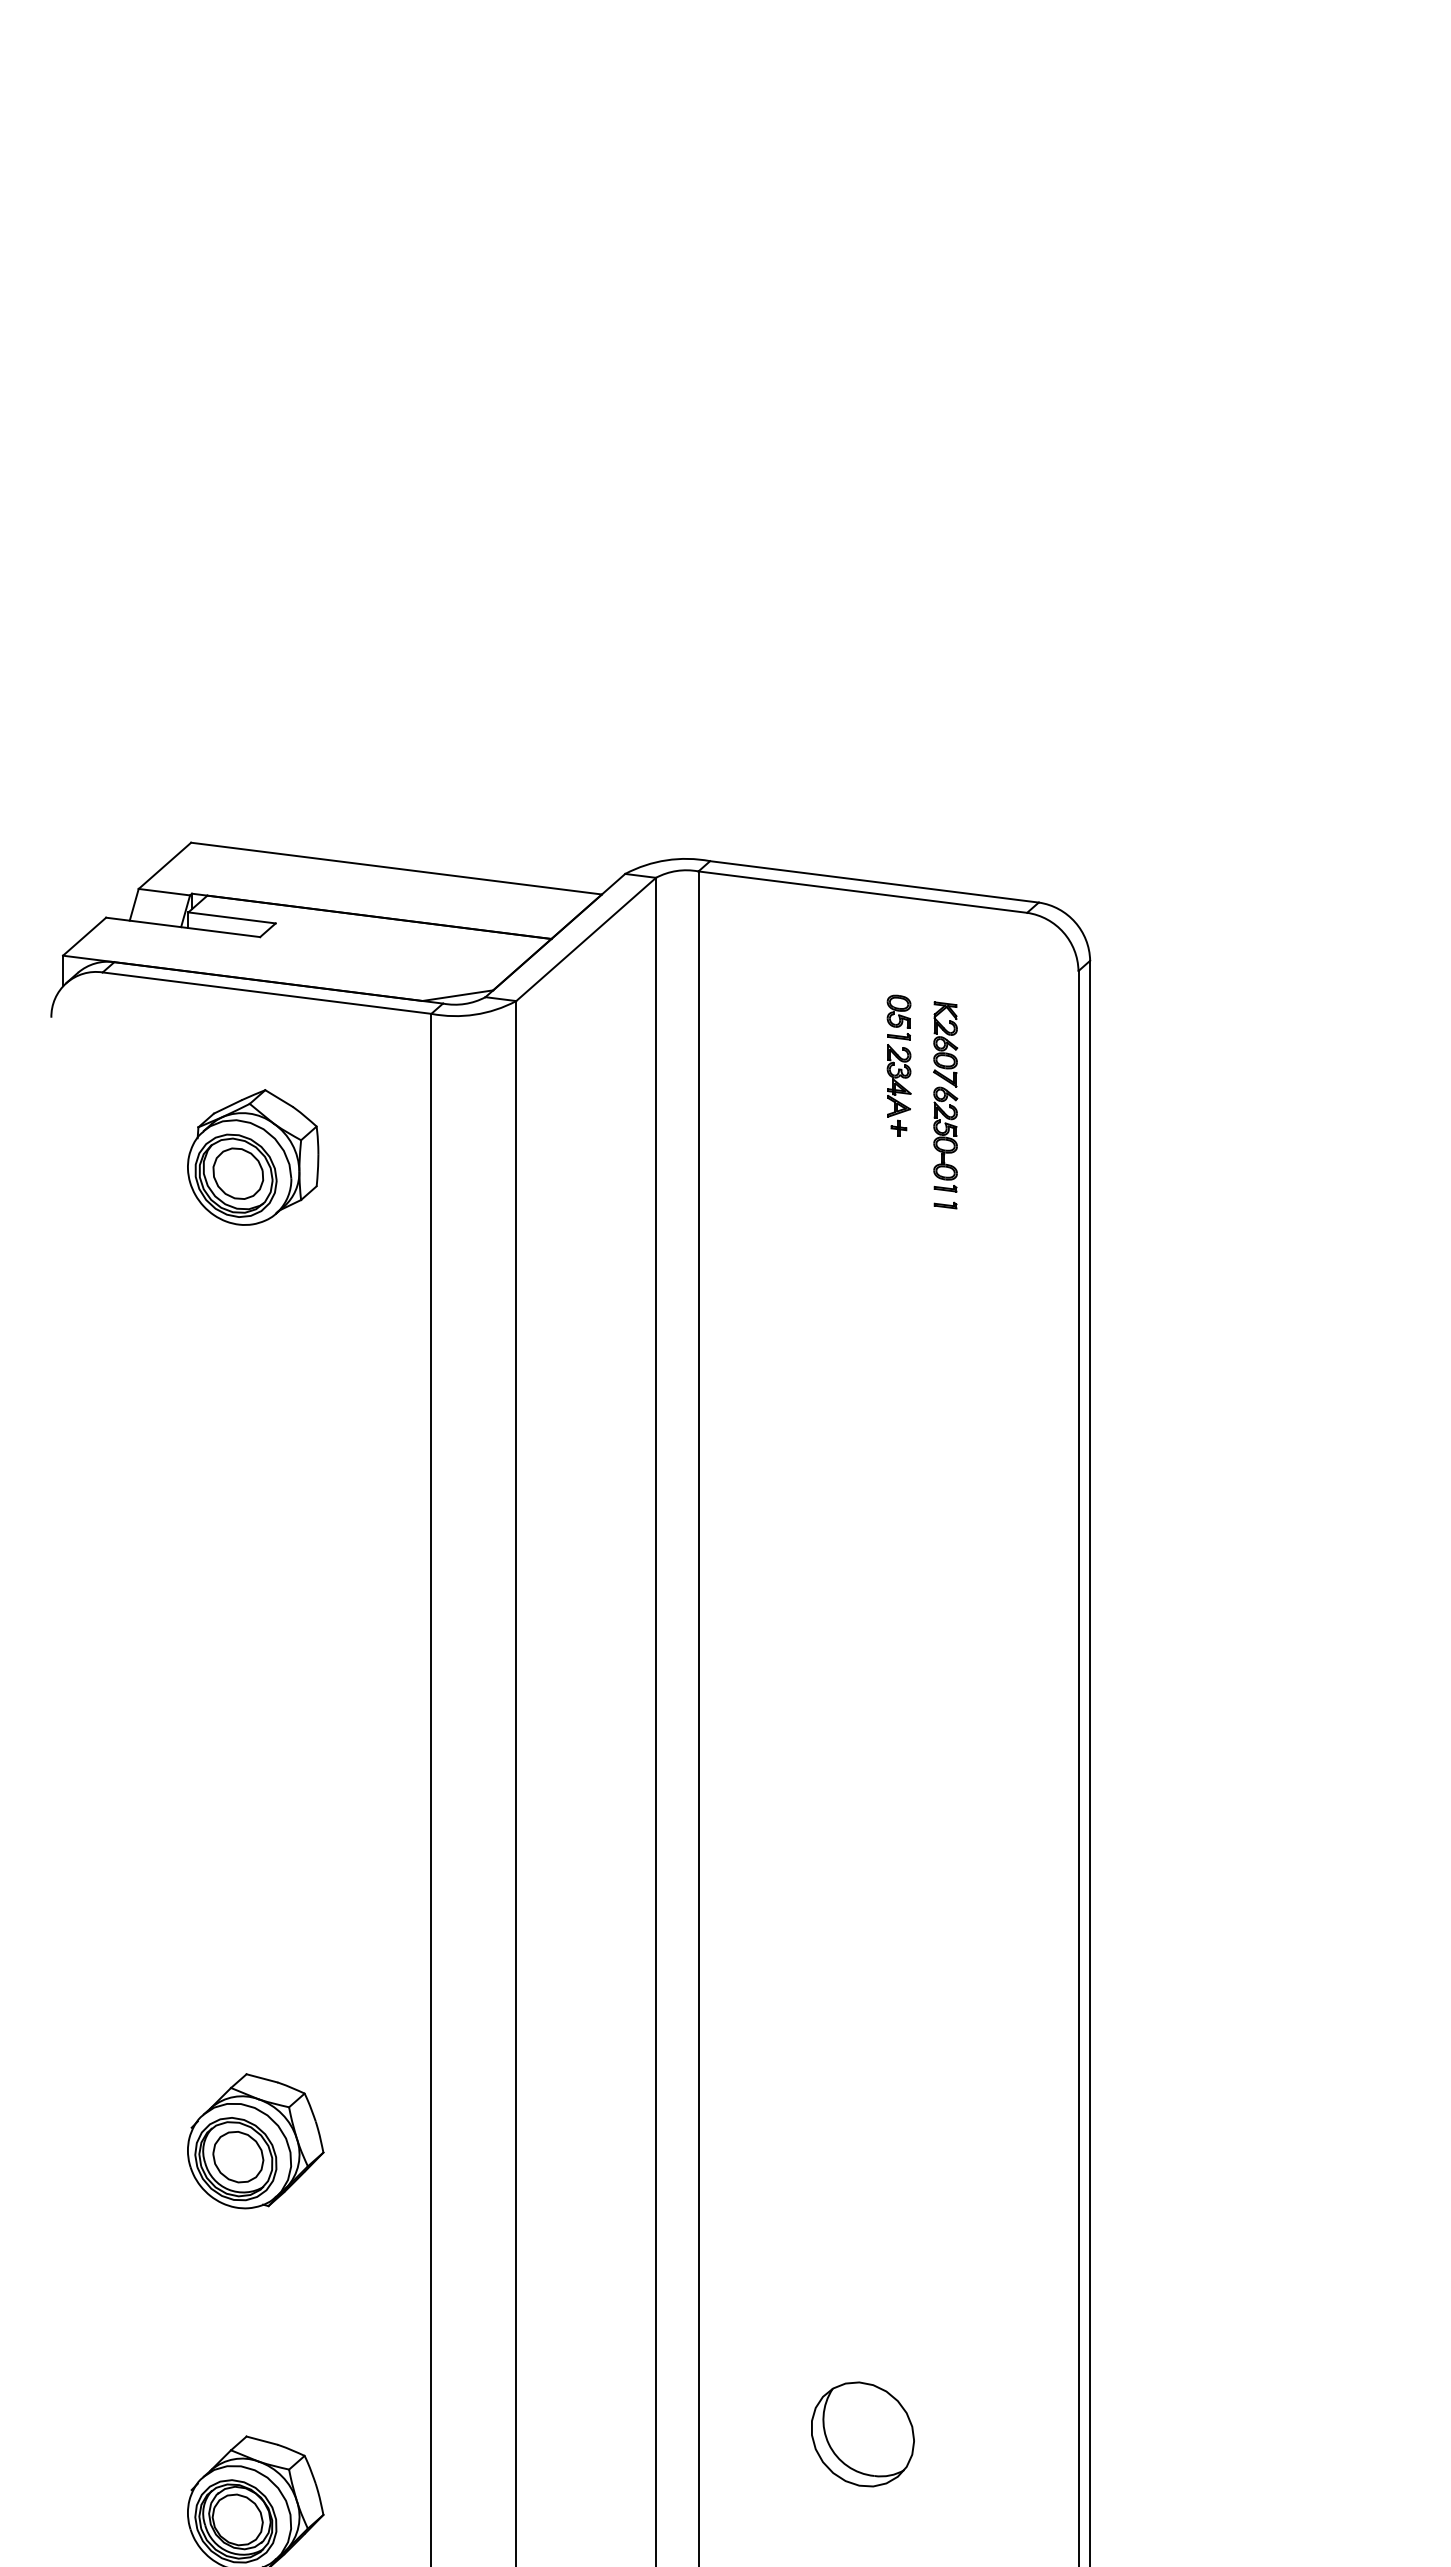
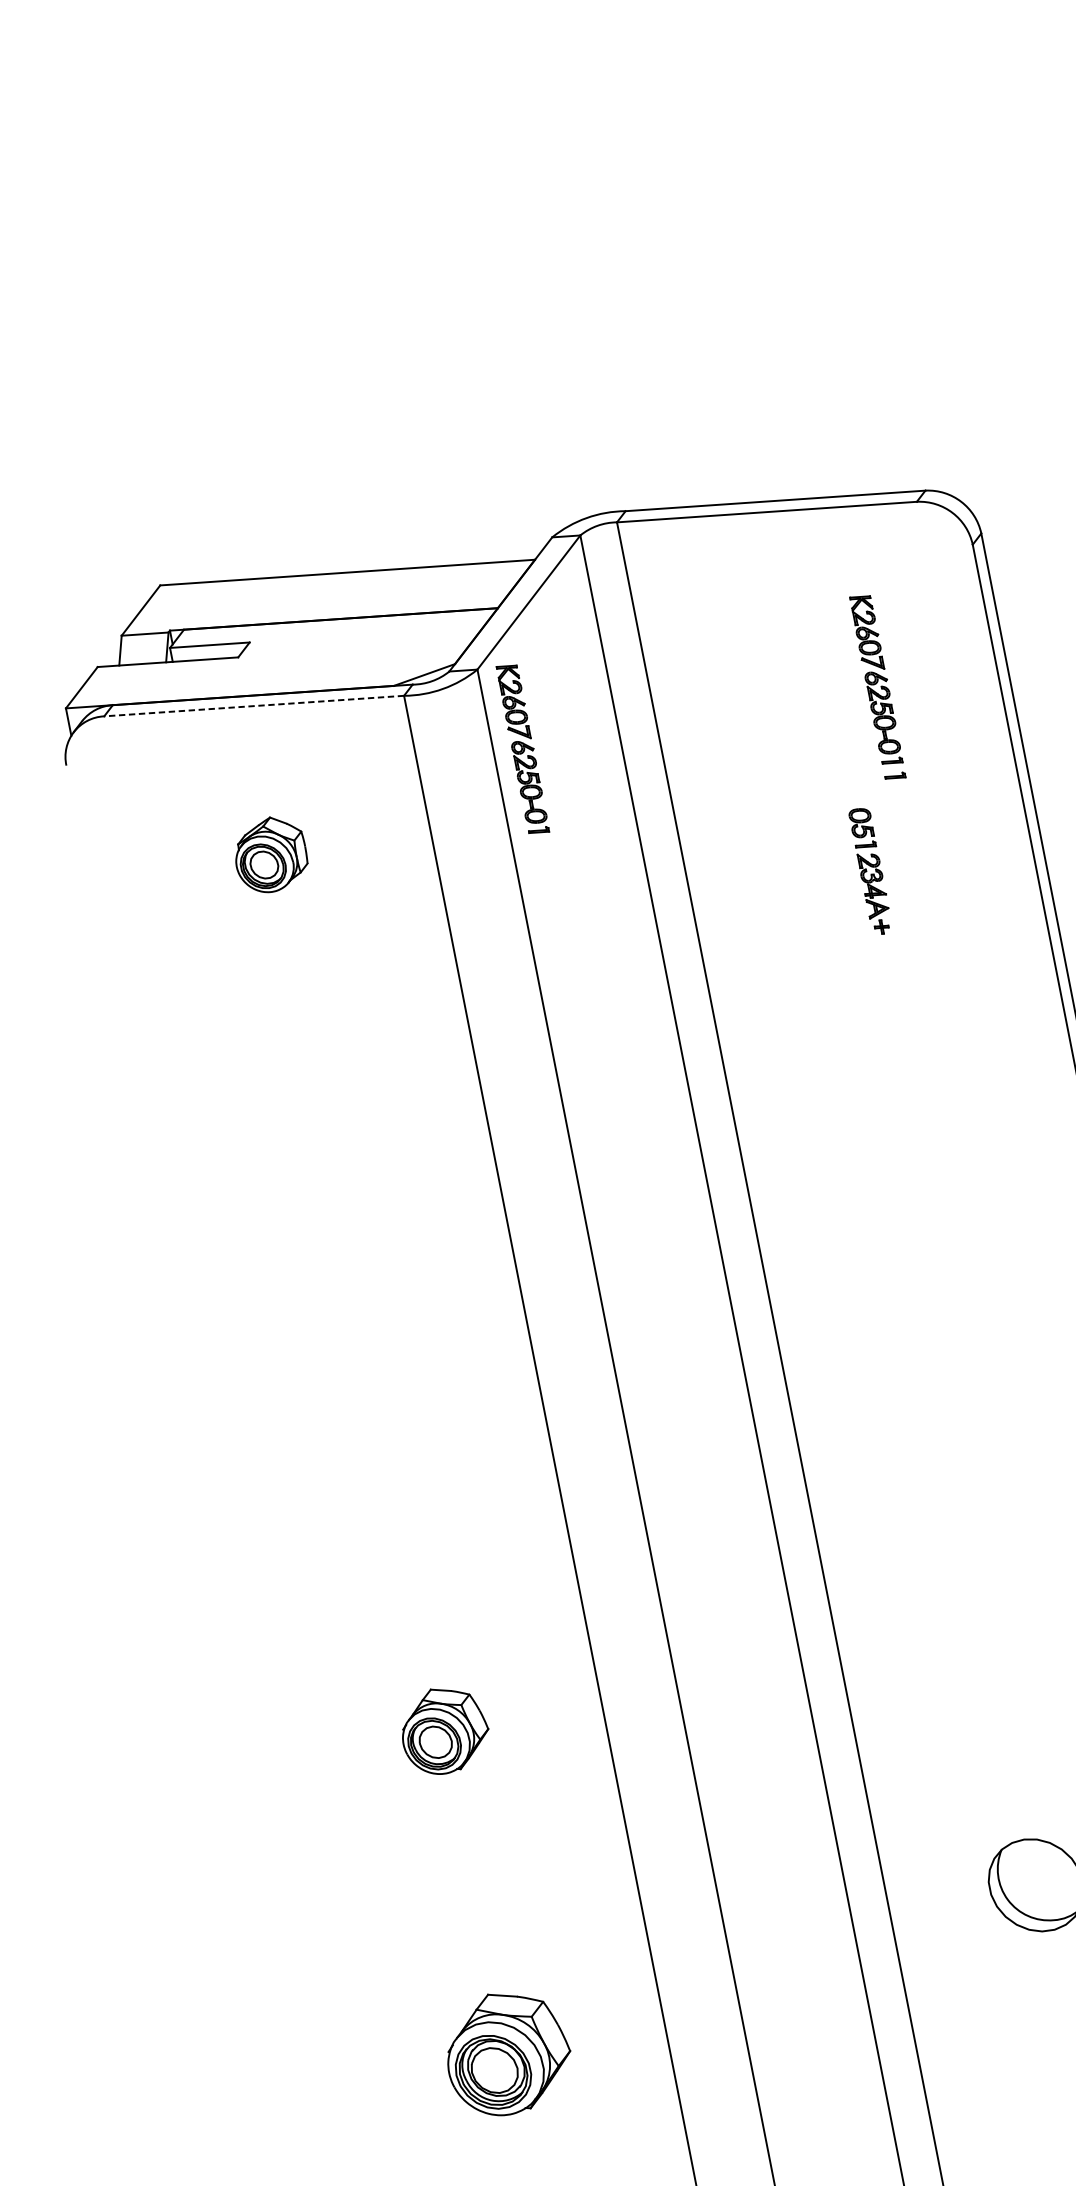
line: (267, 993) -> (254, 706), solid -> dashed
part: (898, 1065) -> (870, 871), moved
part: (548, 1096) -> (522, 748), added
part: (253, 1157) -> (270, 854), size x0.6
part: (255, 2141) -> (444, 1730), size x0.7

